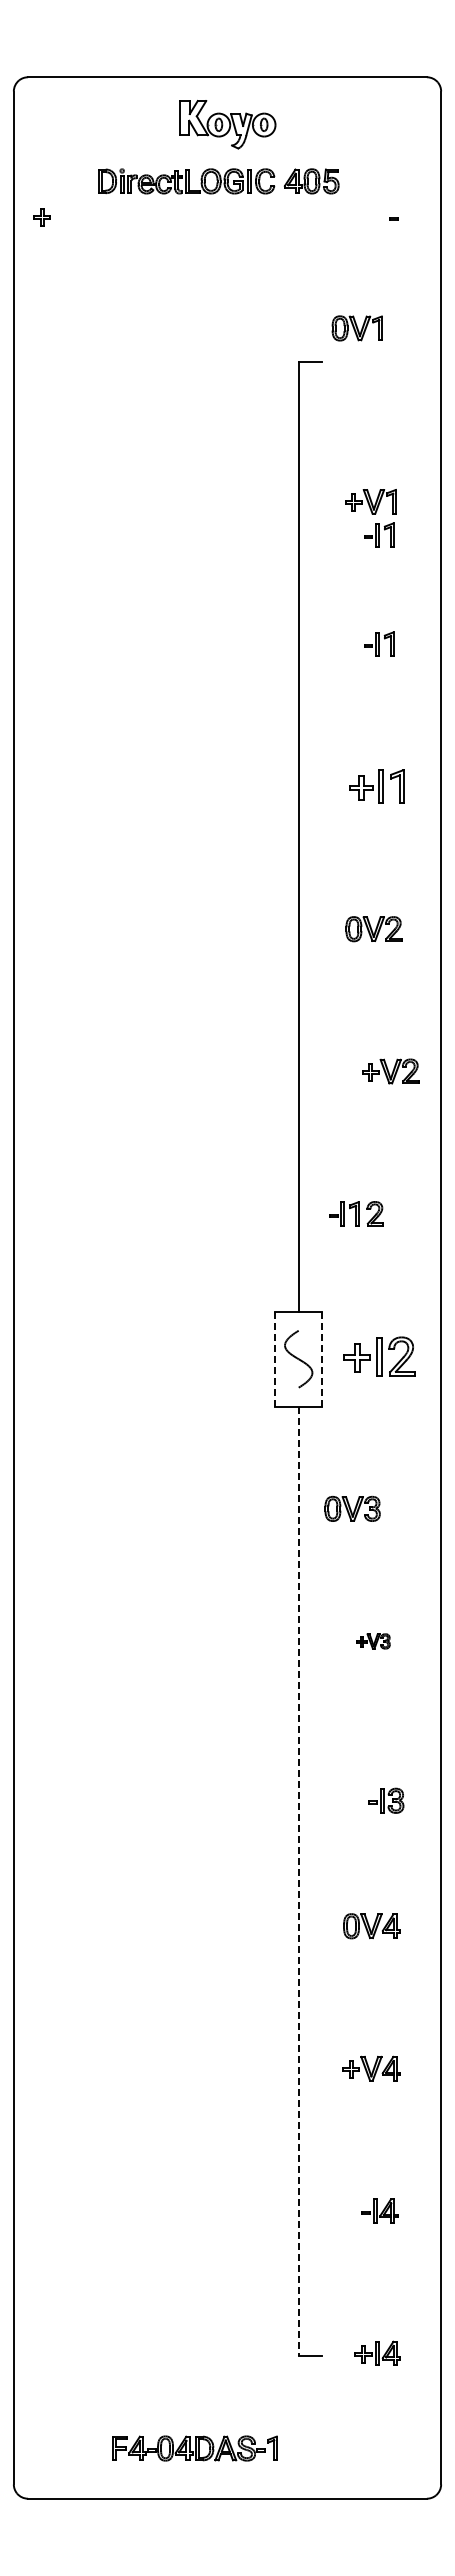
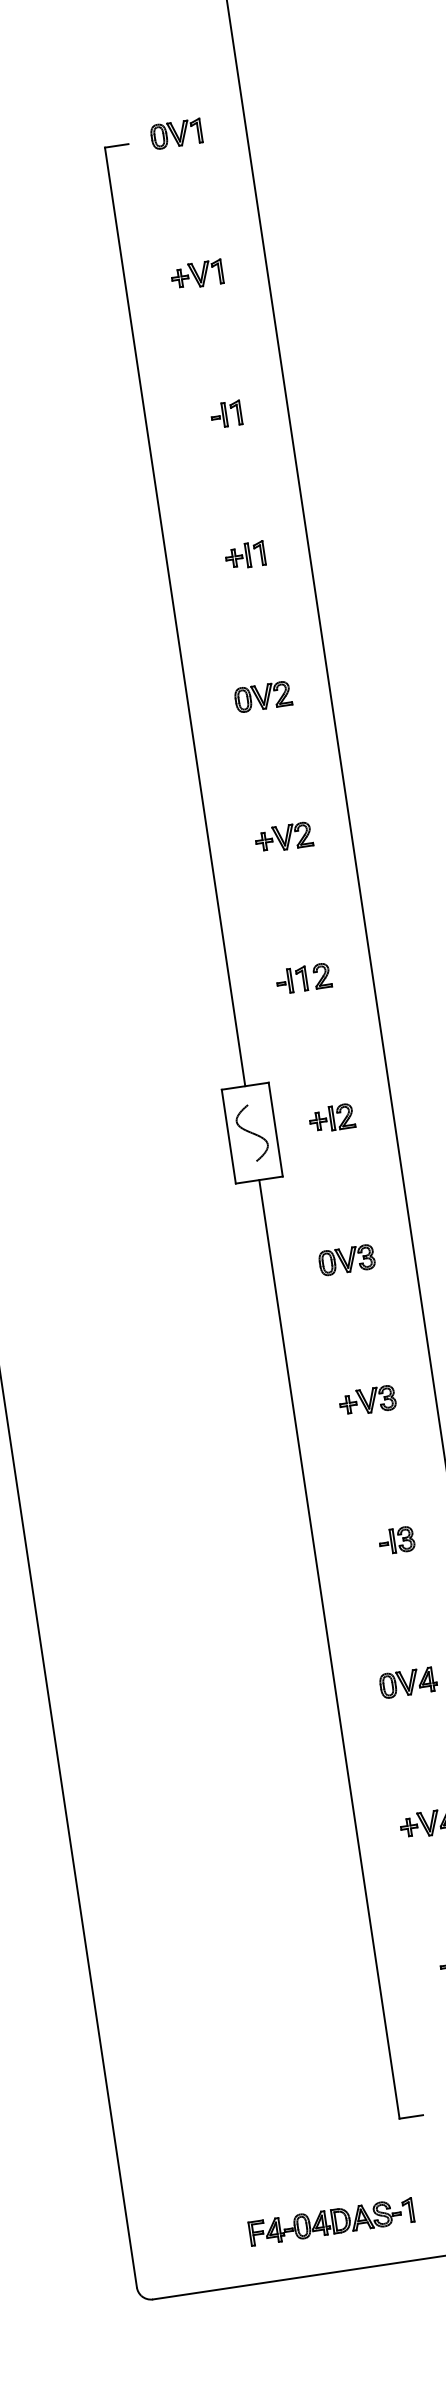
part: (356, 328) -> (175, 134), moved
part: (379, 534) -> (210, 306), removed
part: (376, 786) -> (244, 555), size x0.71
part: (390, 1071) -> (283, 837), moved
part: (356, 1213) -> (303, 978), moved
part: (379, 1355) -> (331, 1117), size x0.62
line: (274, 1358) -> (228, 1136), dashed -> solid
line: (322, 1359) -> (275, 1129), dashed -> solid
part: (352, 1508) -> (346, 1259), moved
part: (373, 1641) -> (367, 1401), size x1.67
part: (386, 1800) -> (396, 1540), moved
line: (298, 1881) -> (329, 1649), dashed -> solid
part: (194, 2448) -> (330, 2222), moved

